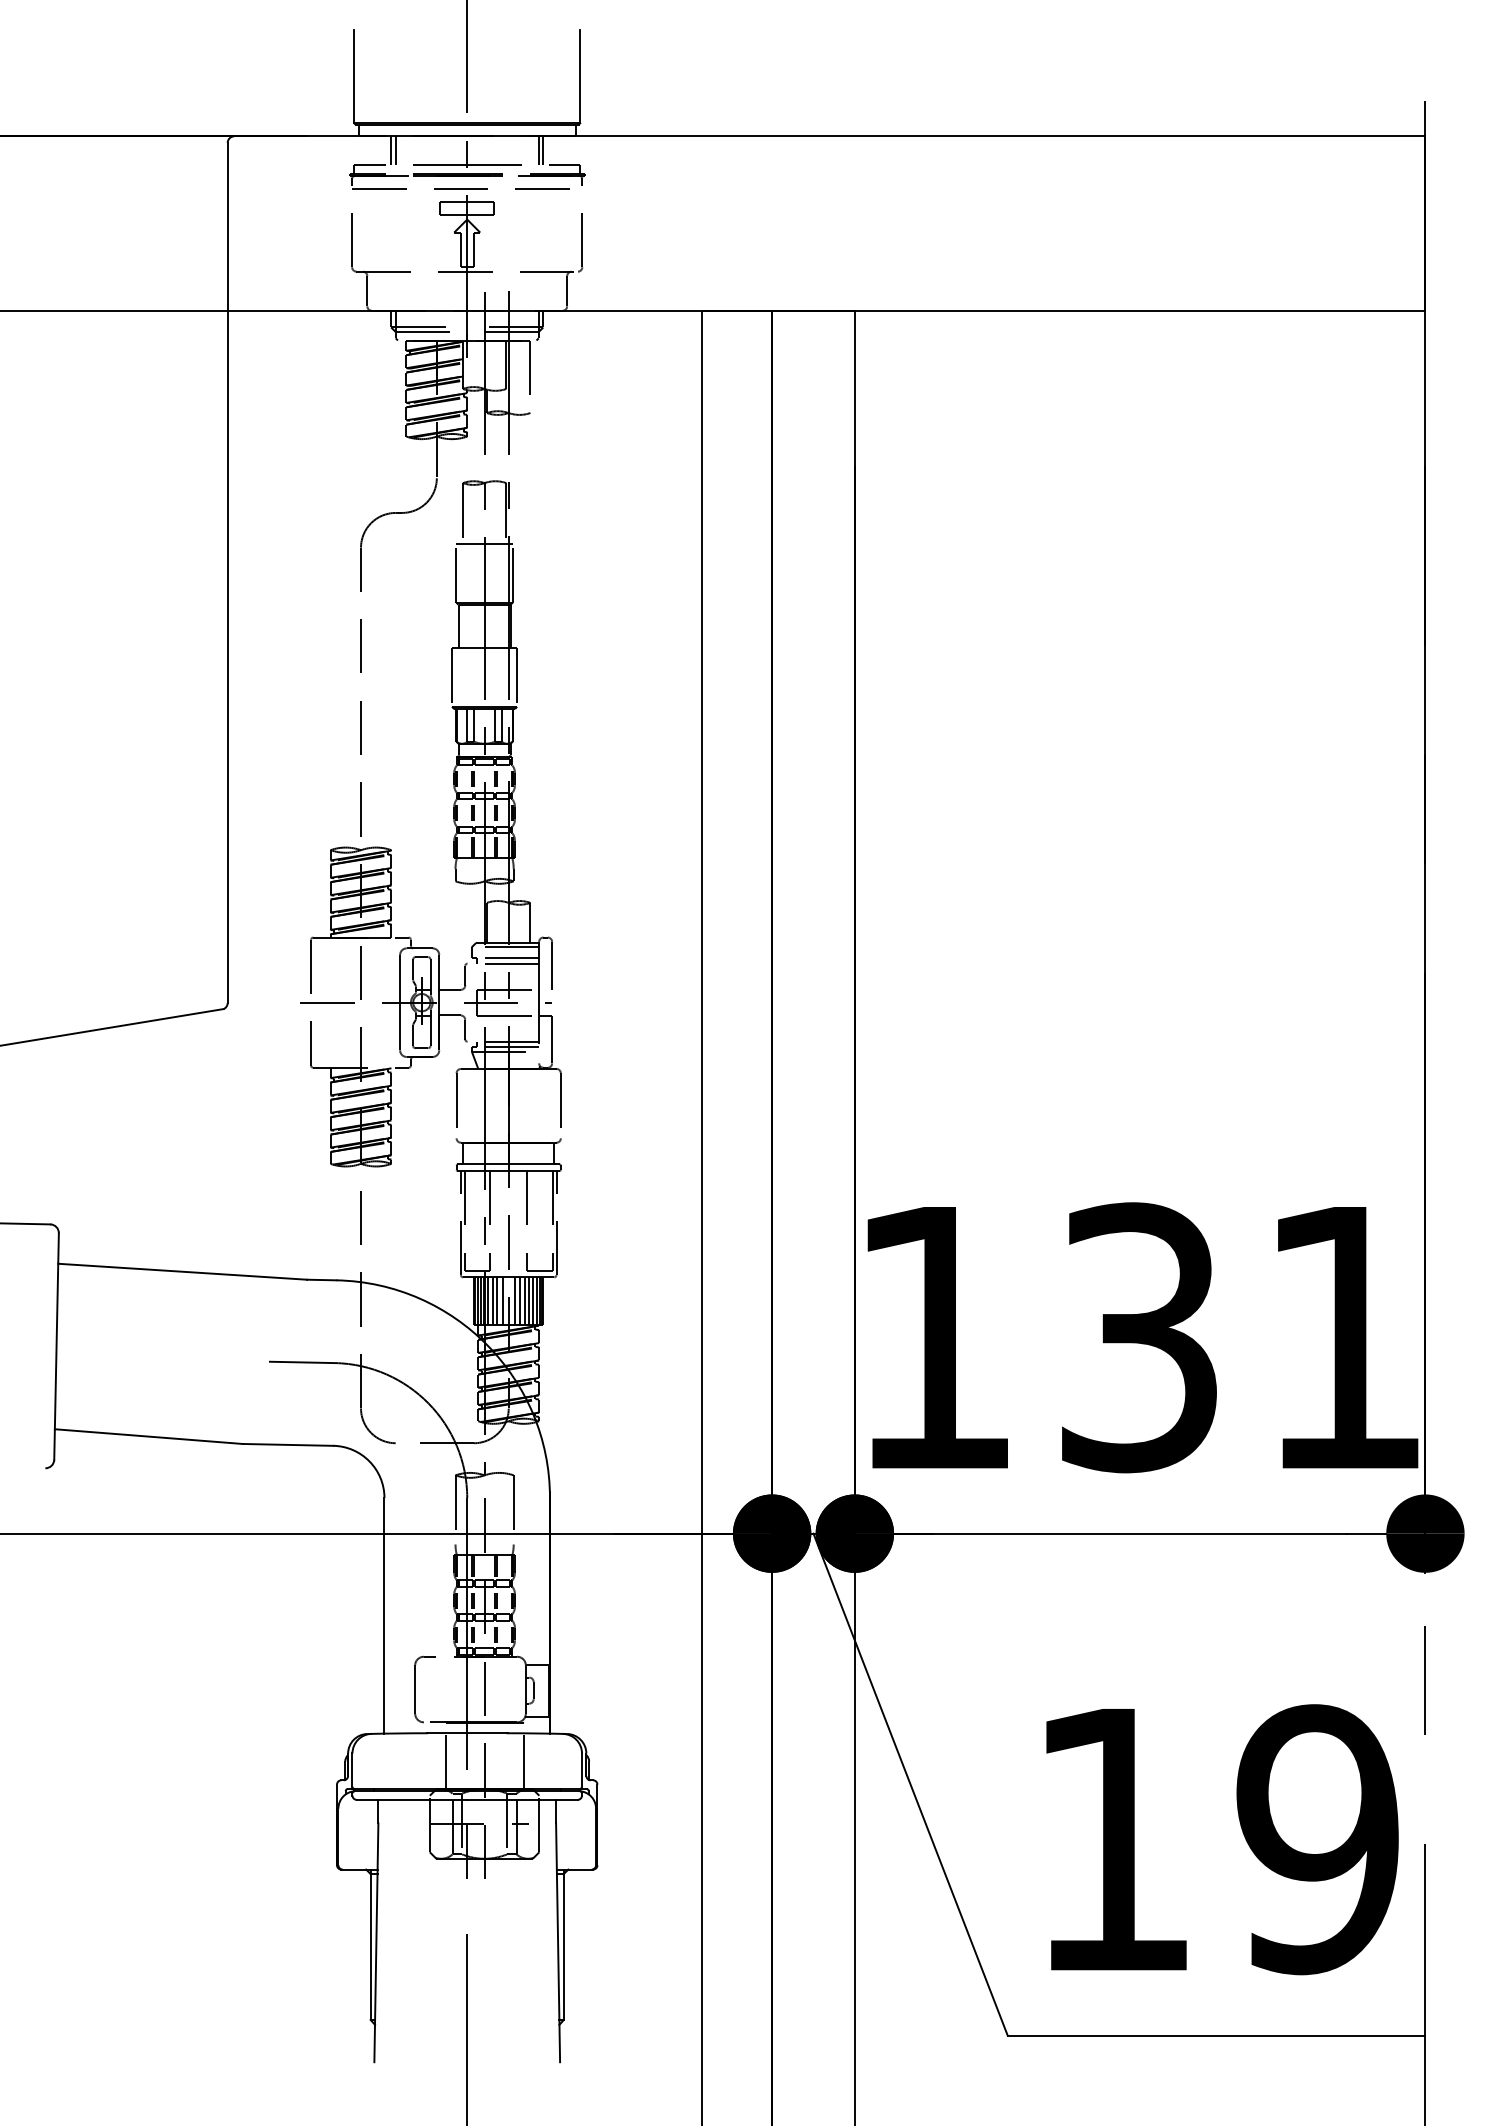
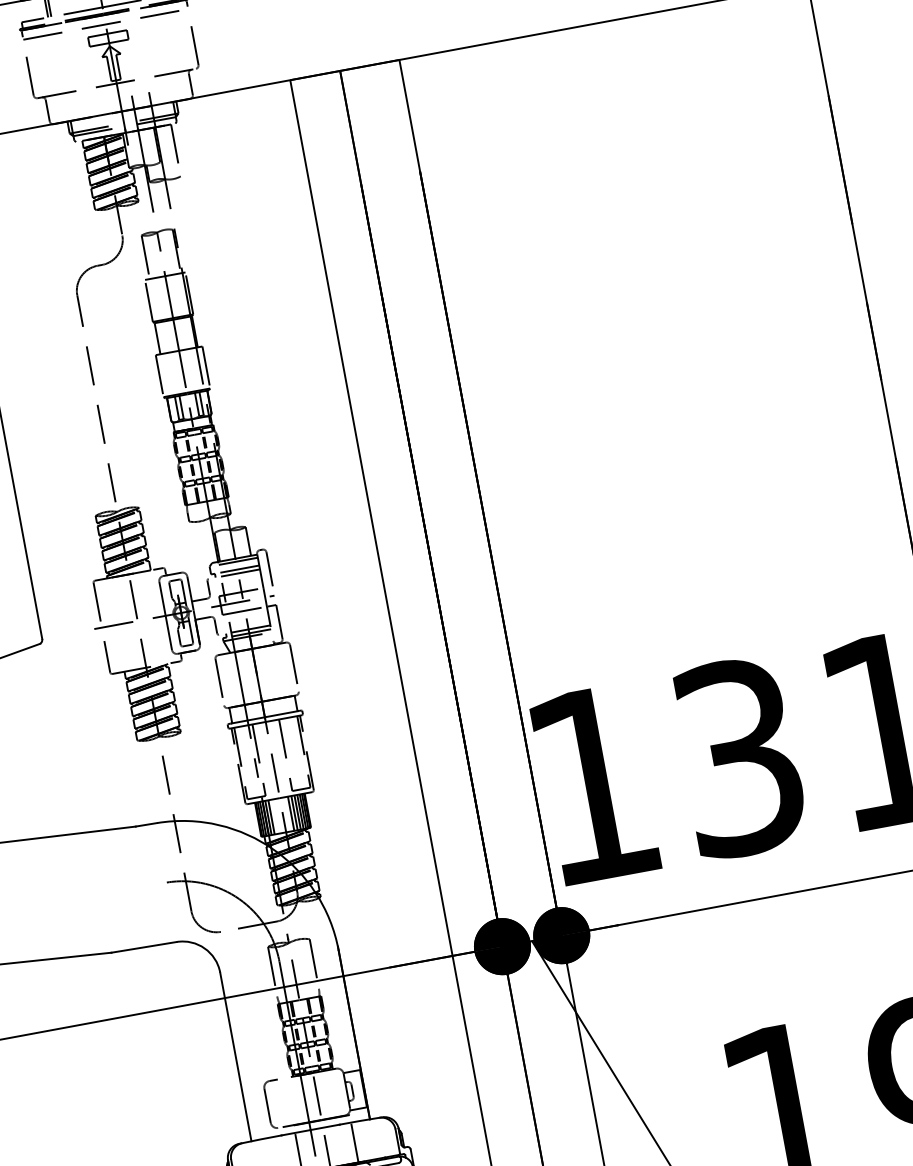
line: (497, 1301) -> (275, 816), removed
line: (502, 1301) -> (278, 816), removed
line: (514, 1301) -> (287, 814), removed
line: (301, 1362) -> (142, 886), removed

